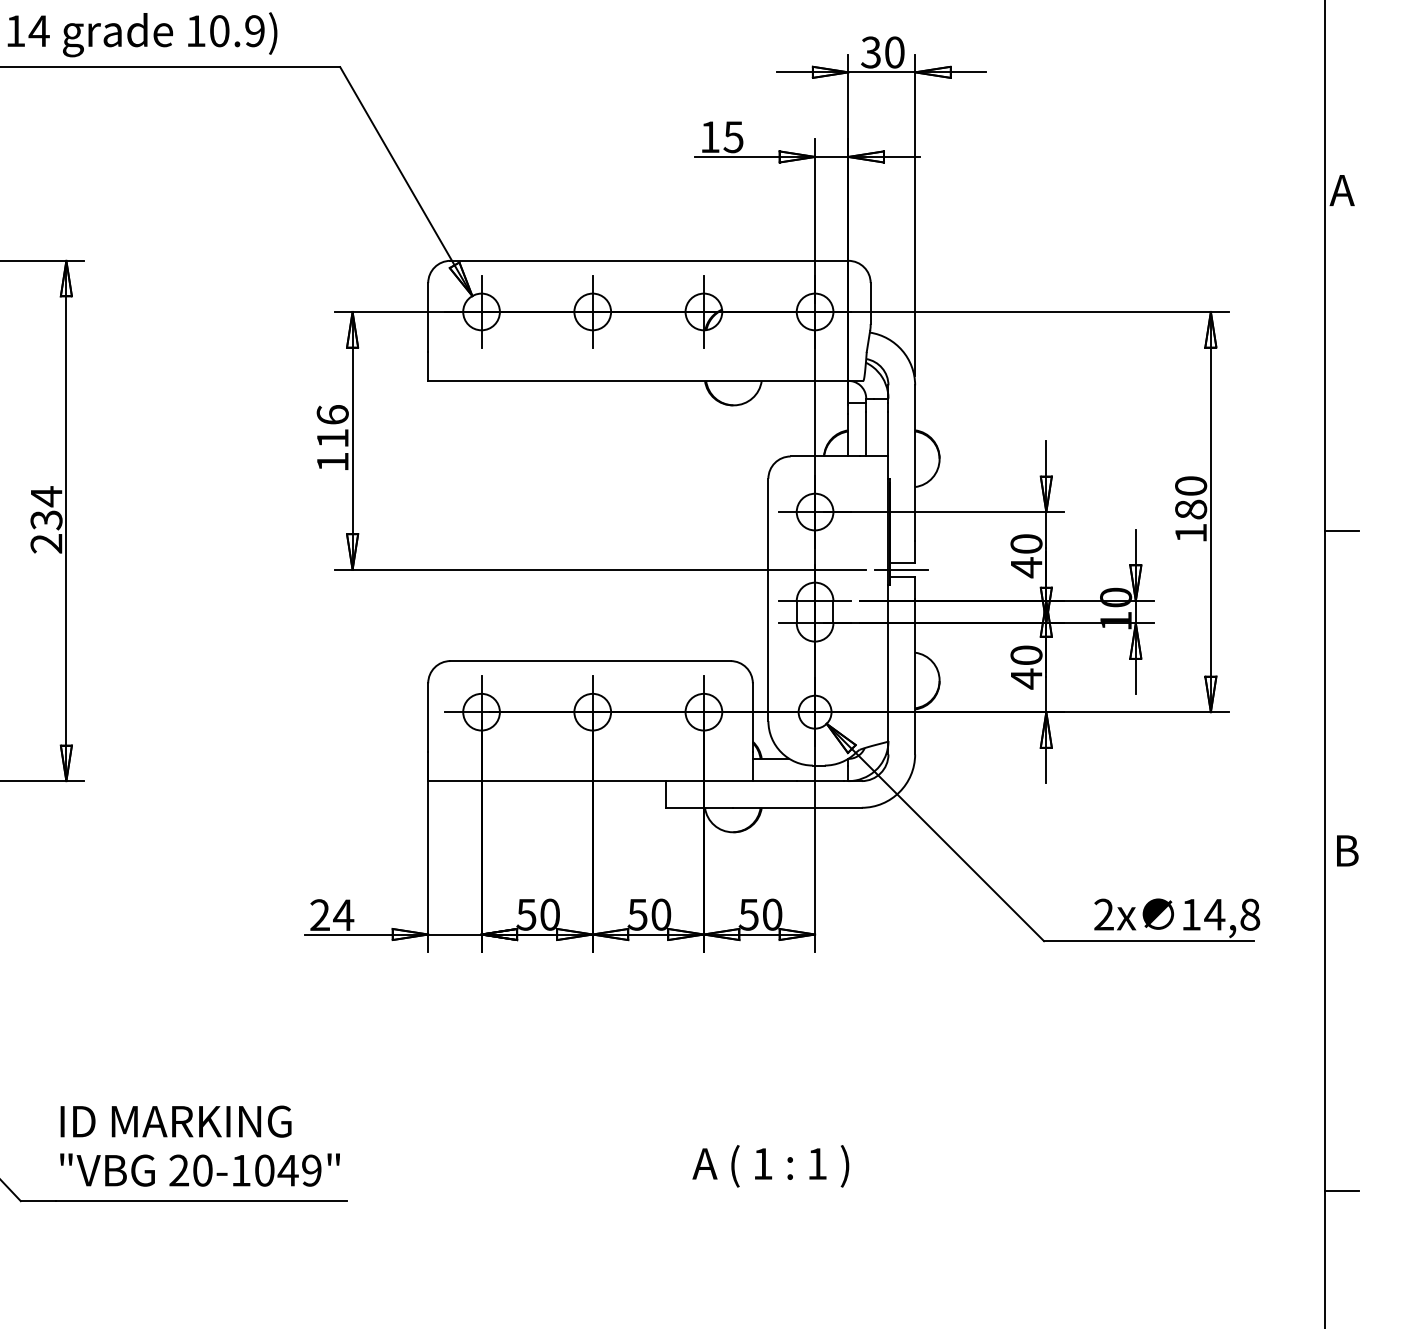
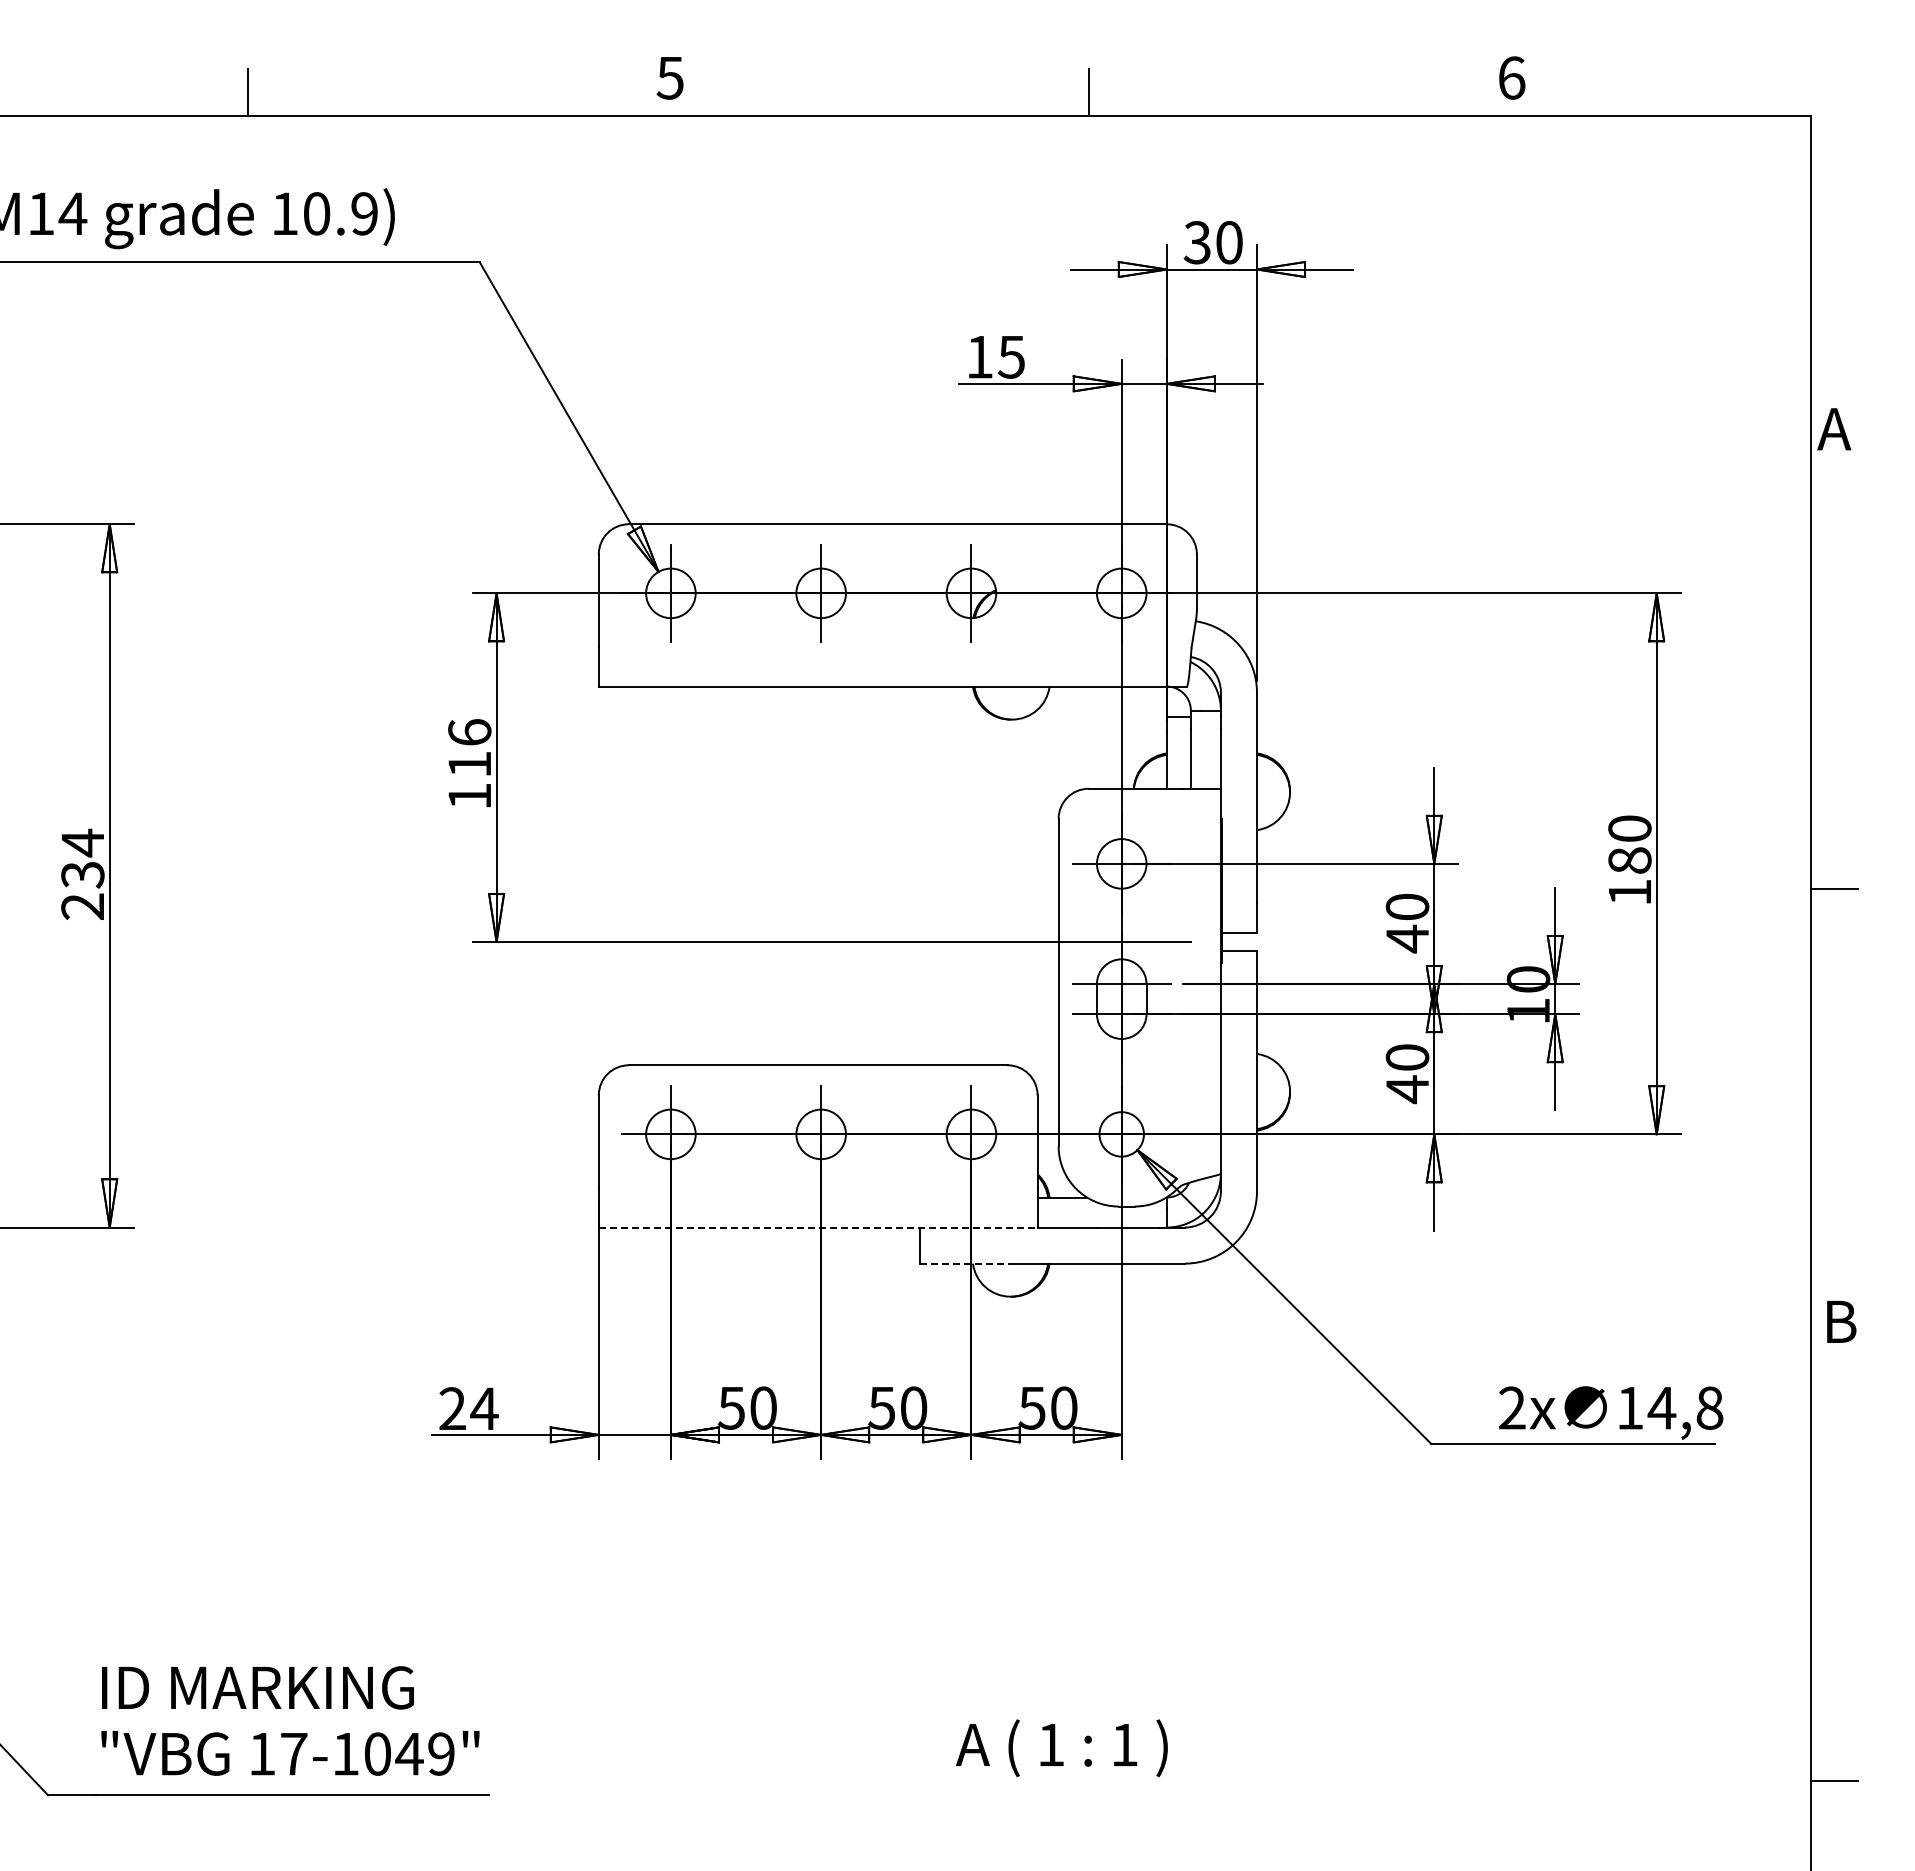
line: (901, 570) -> (1238, 942), removed
line: (590, 781) -> (818, 1227), solid -> dashed
line: (699, 807) -> (965, 1263), solid -> dashed
text: (191, 1170) -> (278, 1753), 20-1049" -> 17-1049"

